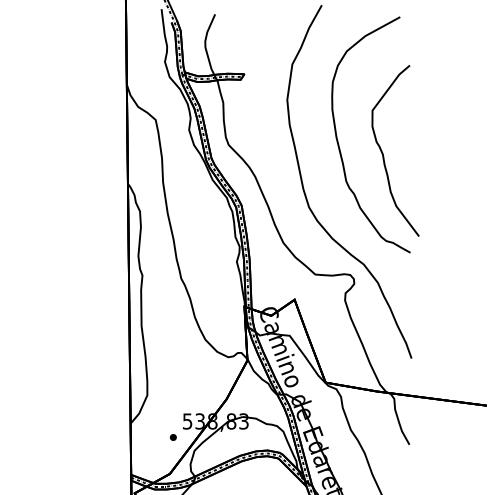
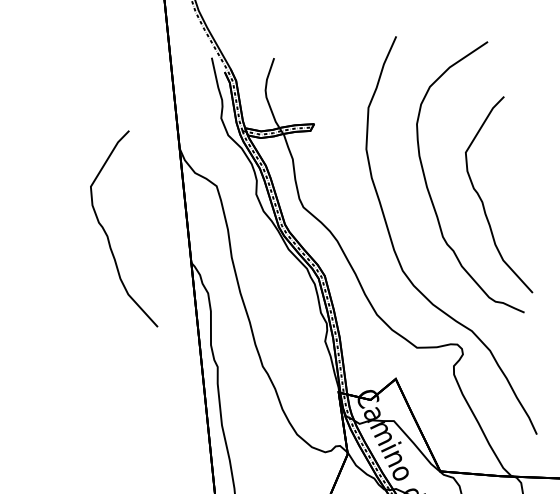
curve: (58, 153) -> (108, 235), added

